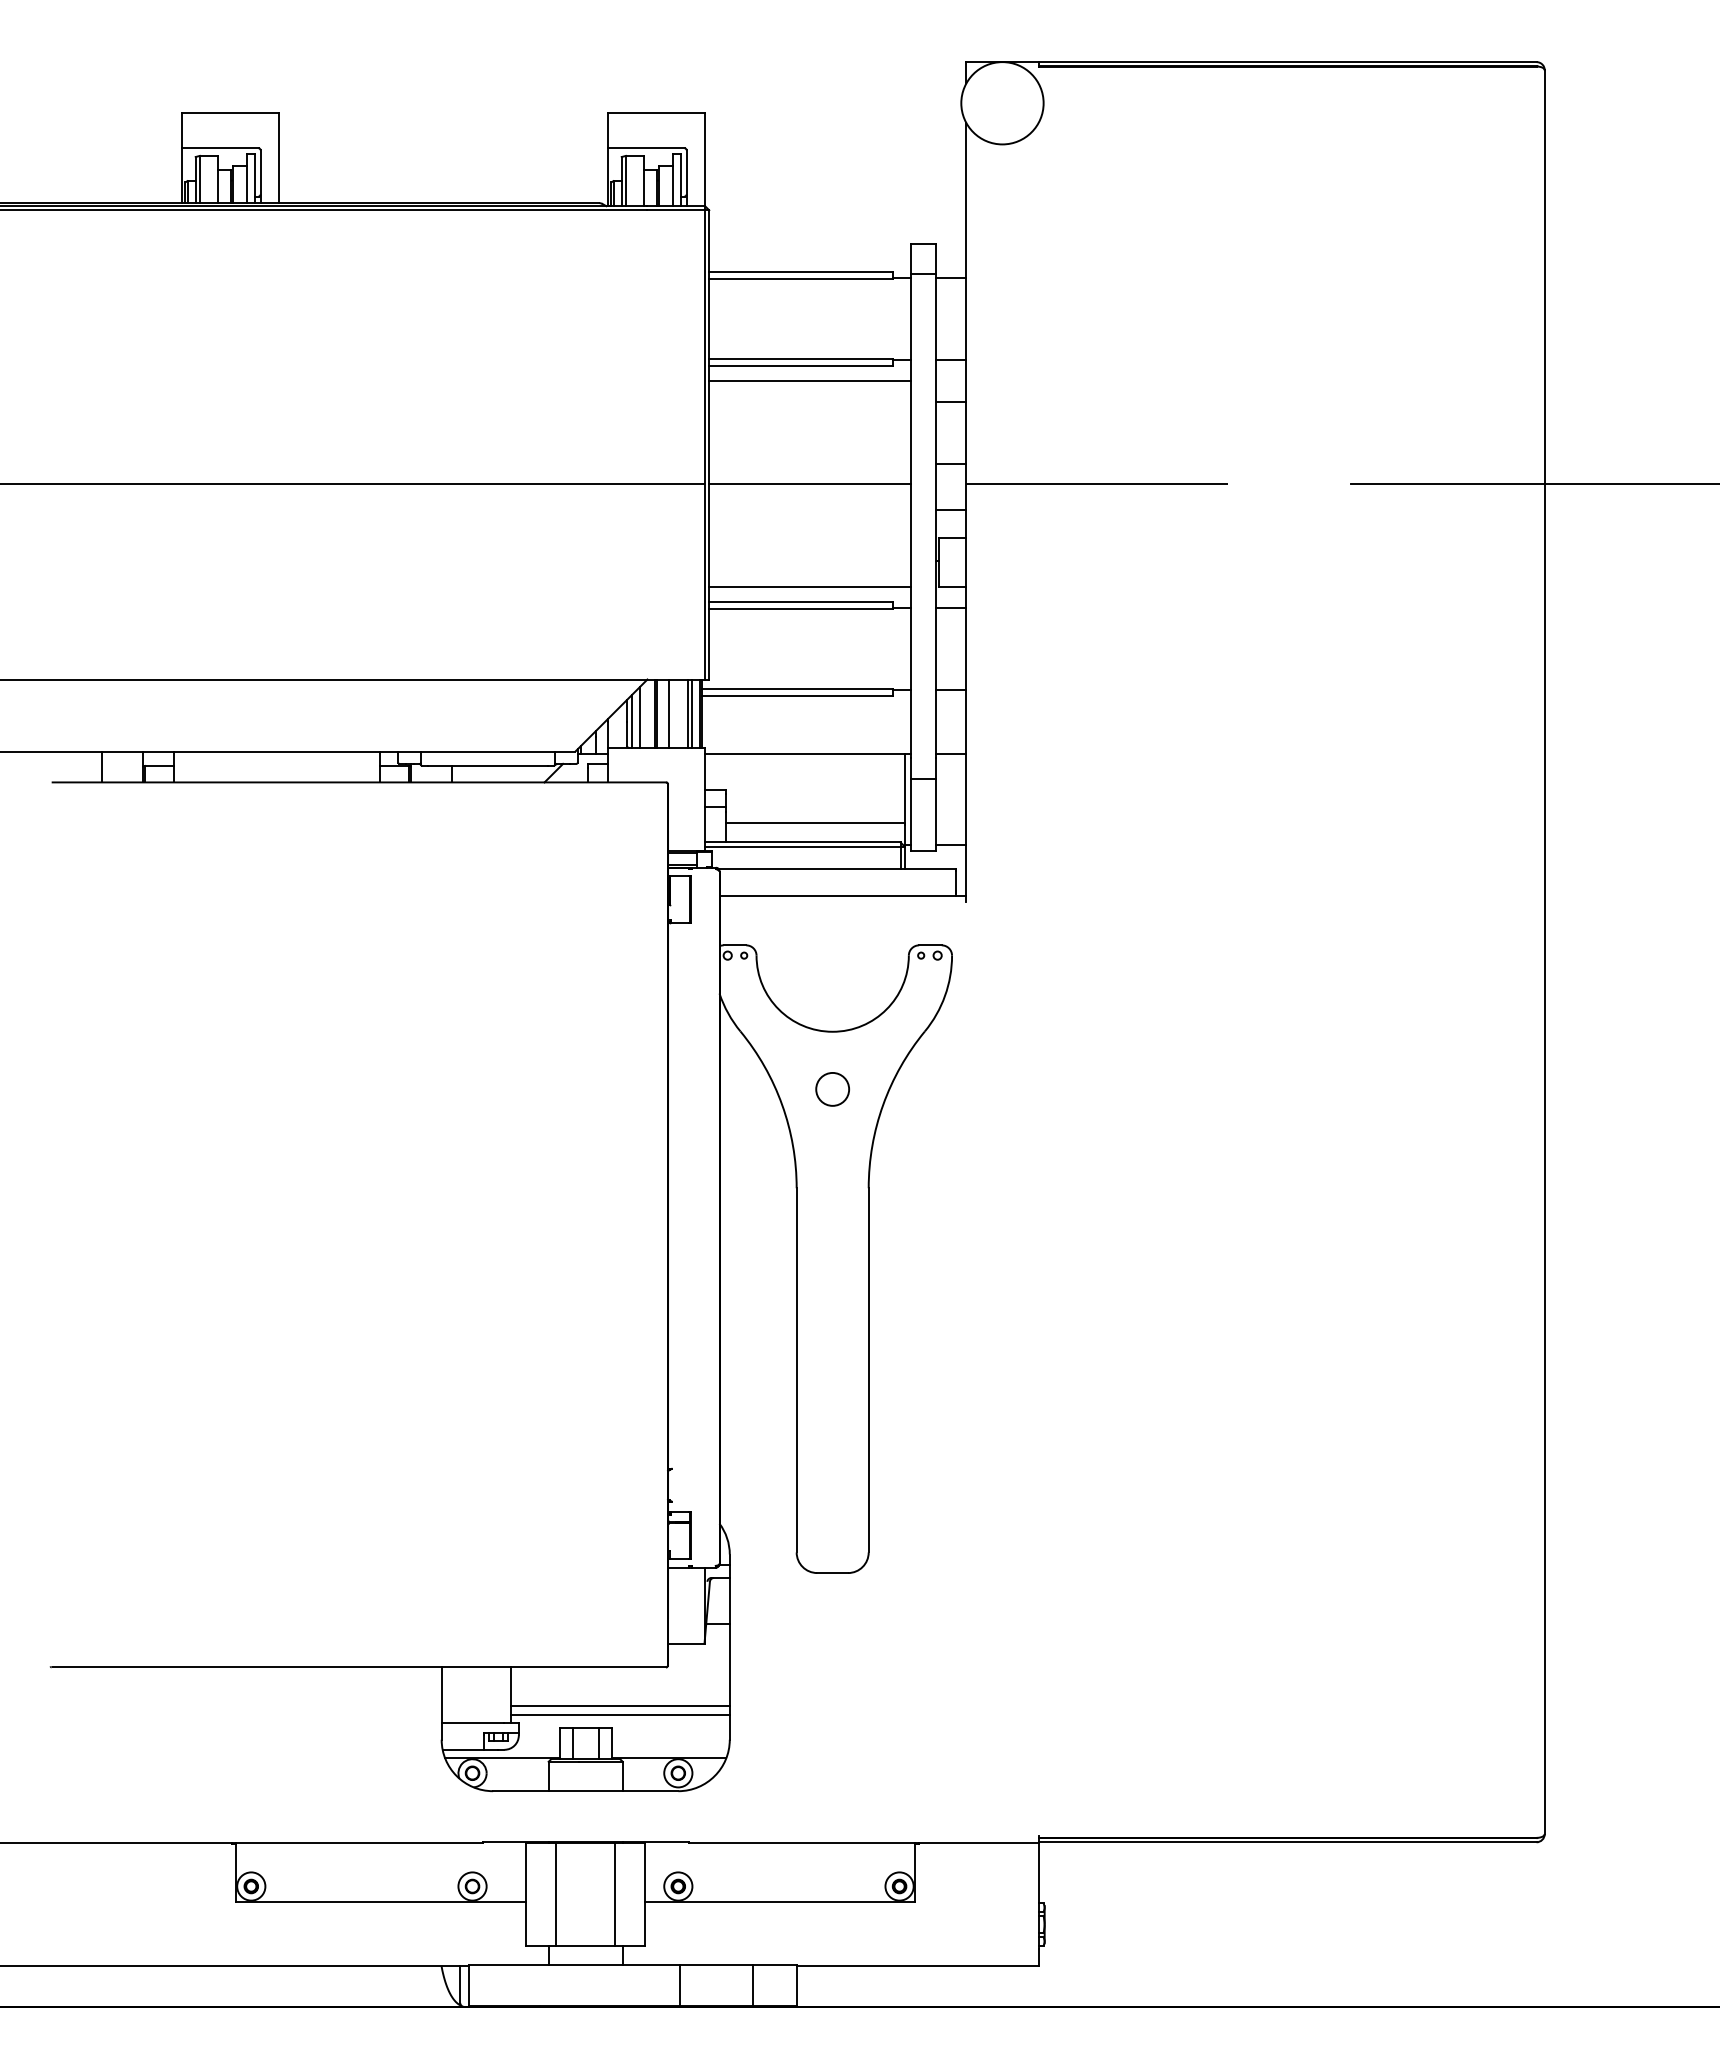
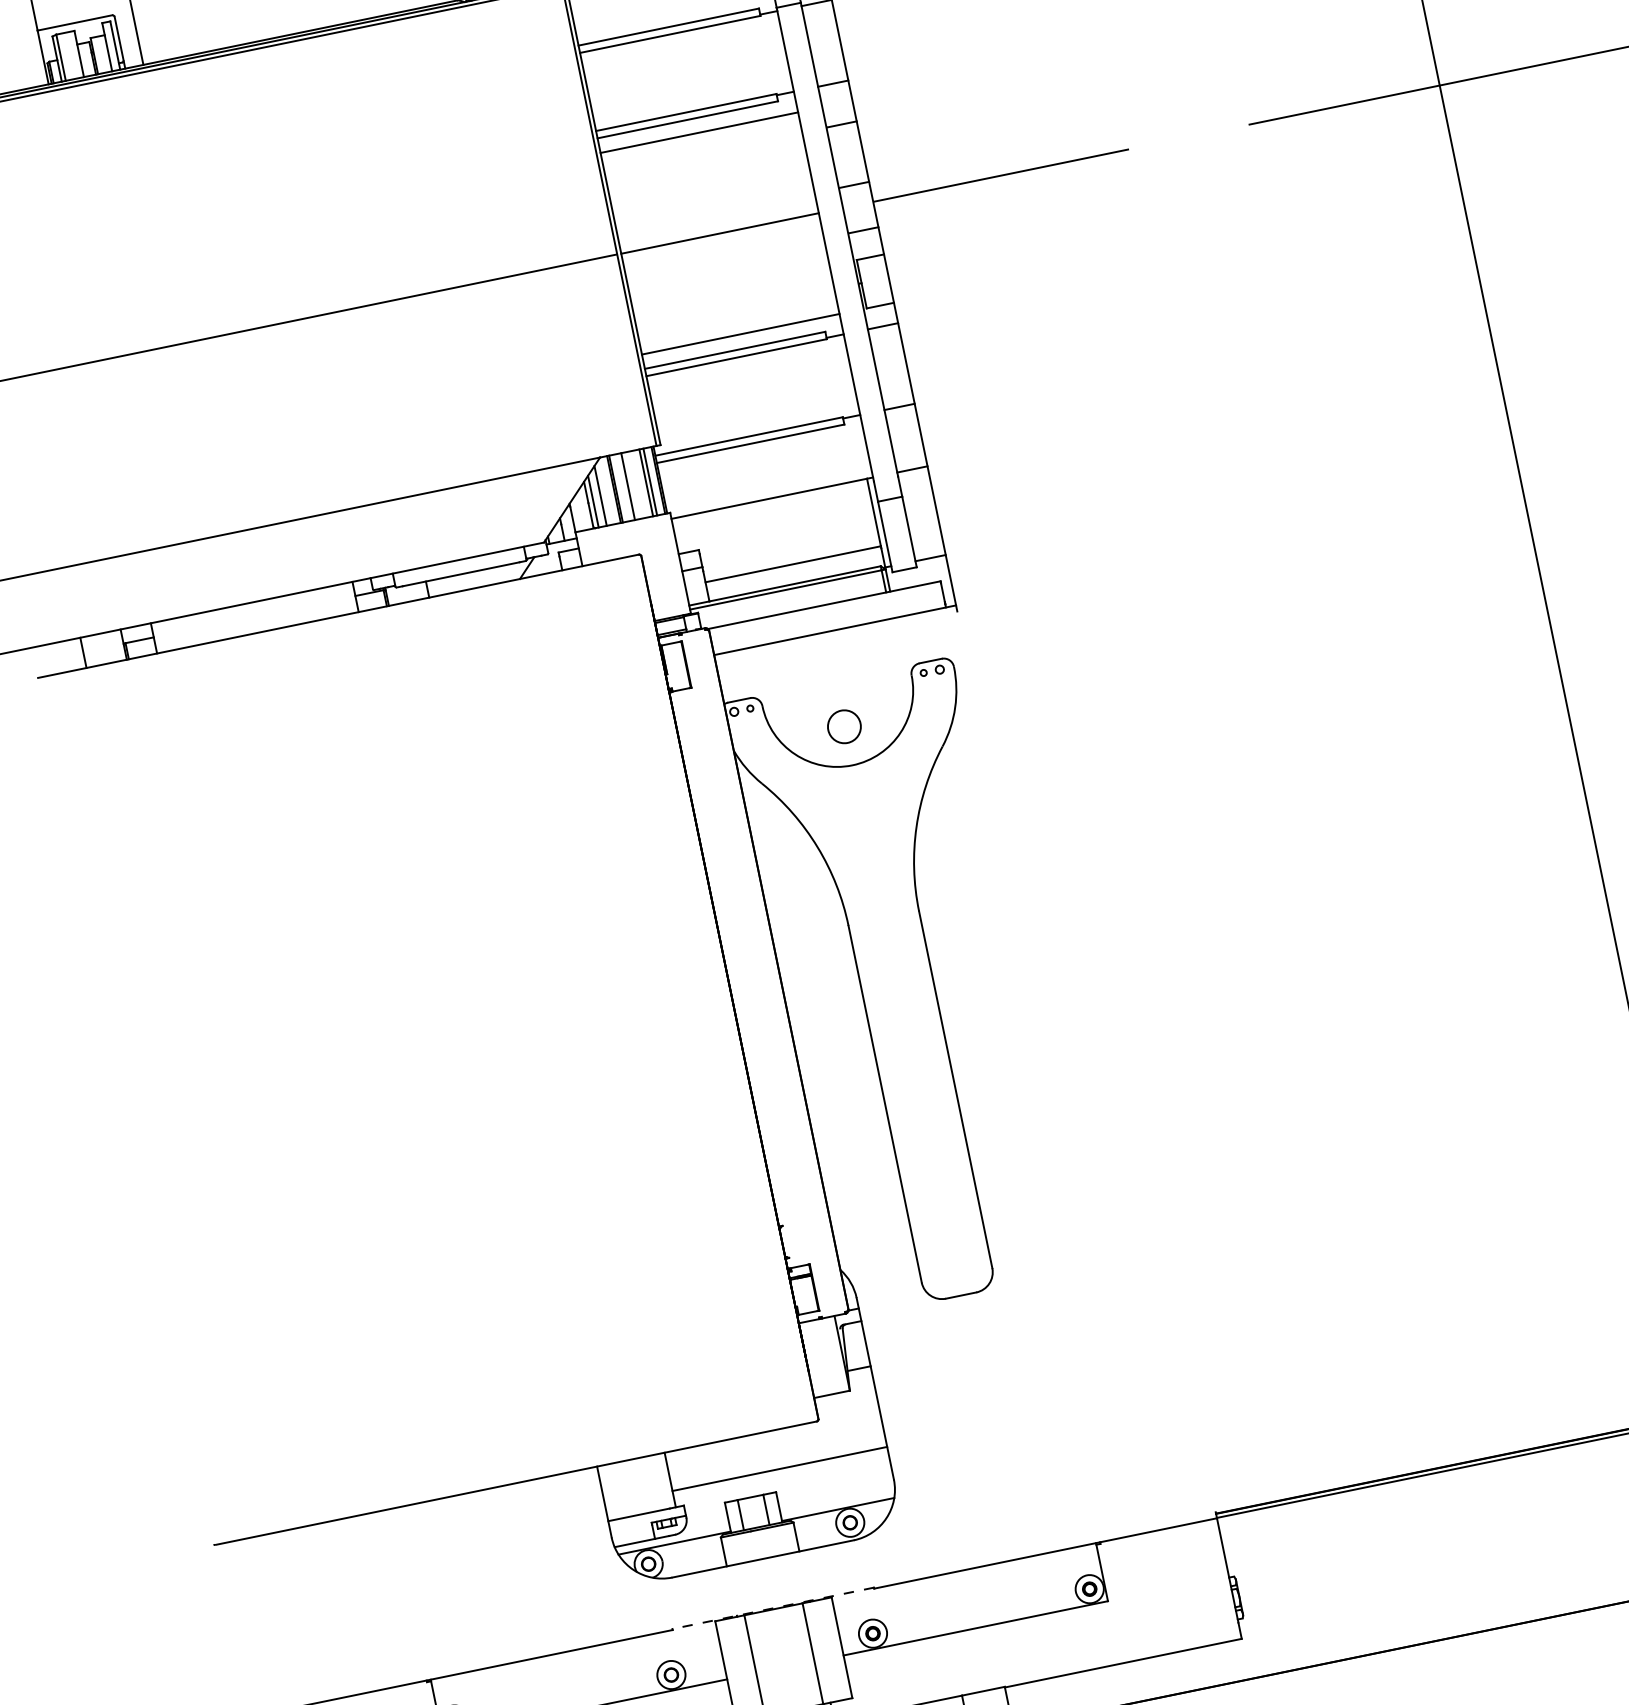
circle: (832, 1089) -> (844, 726), moved
line: (619, 1714) -> (780, 1477), removed
line: (585, 1841) -> (773, 1608), solid -> dashed

